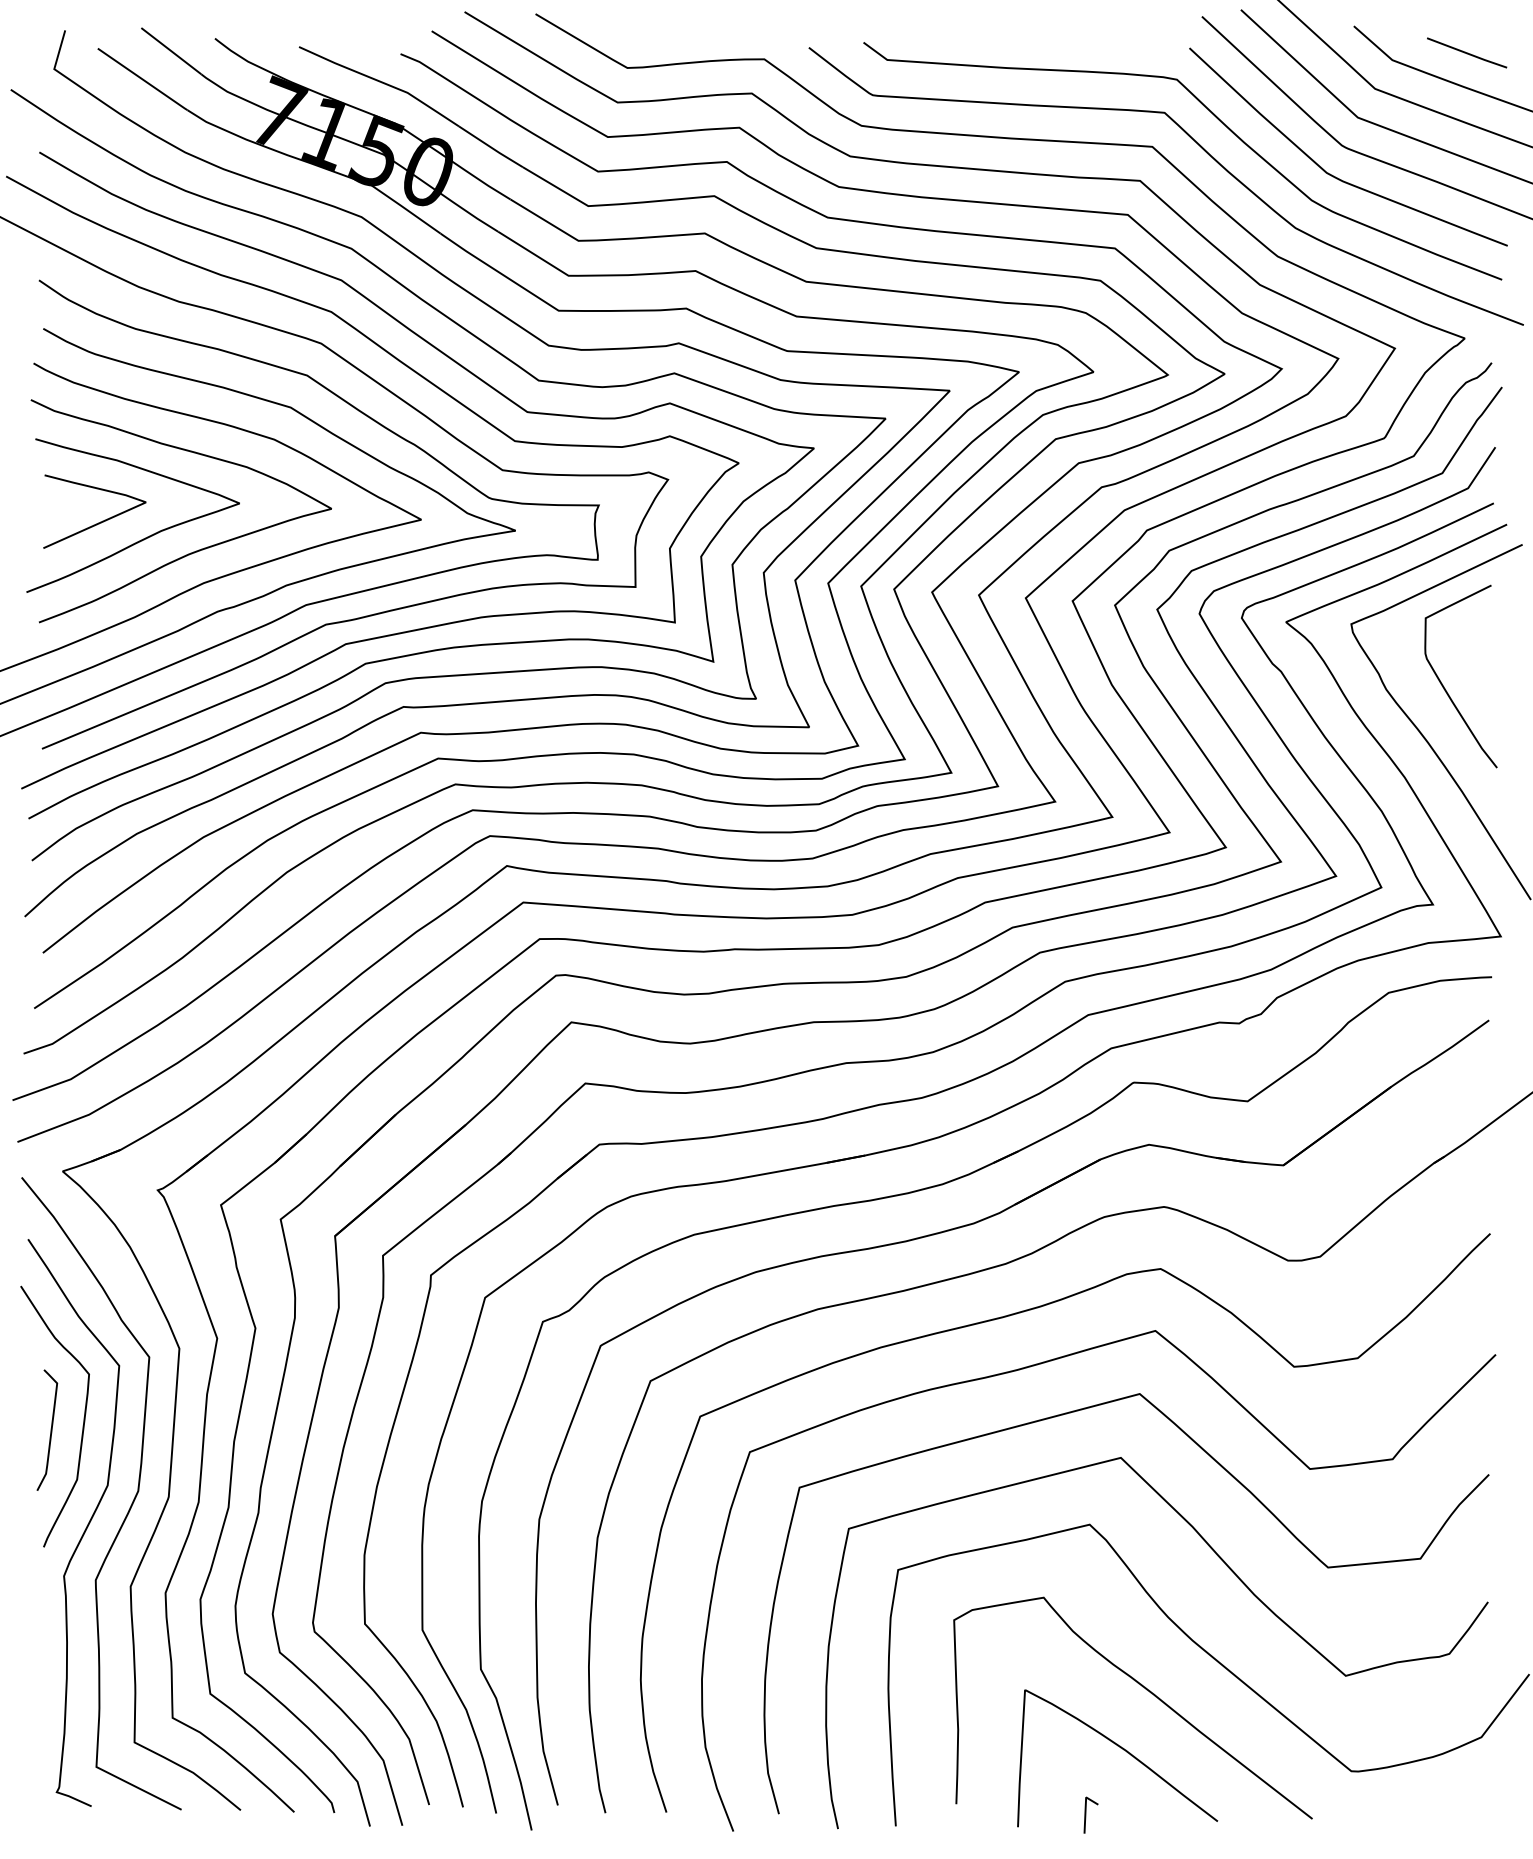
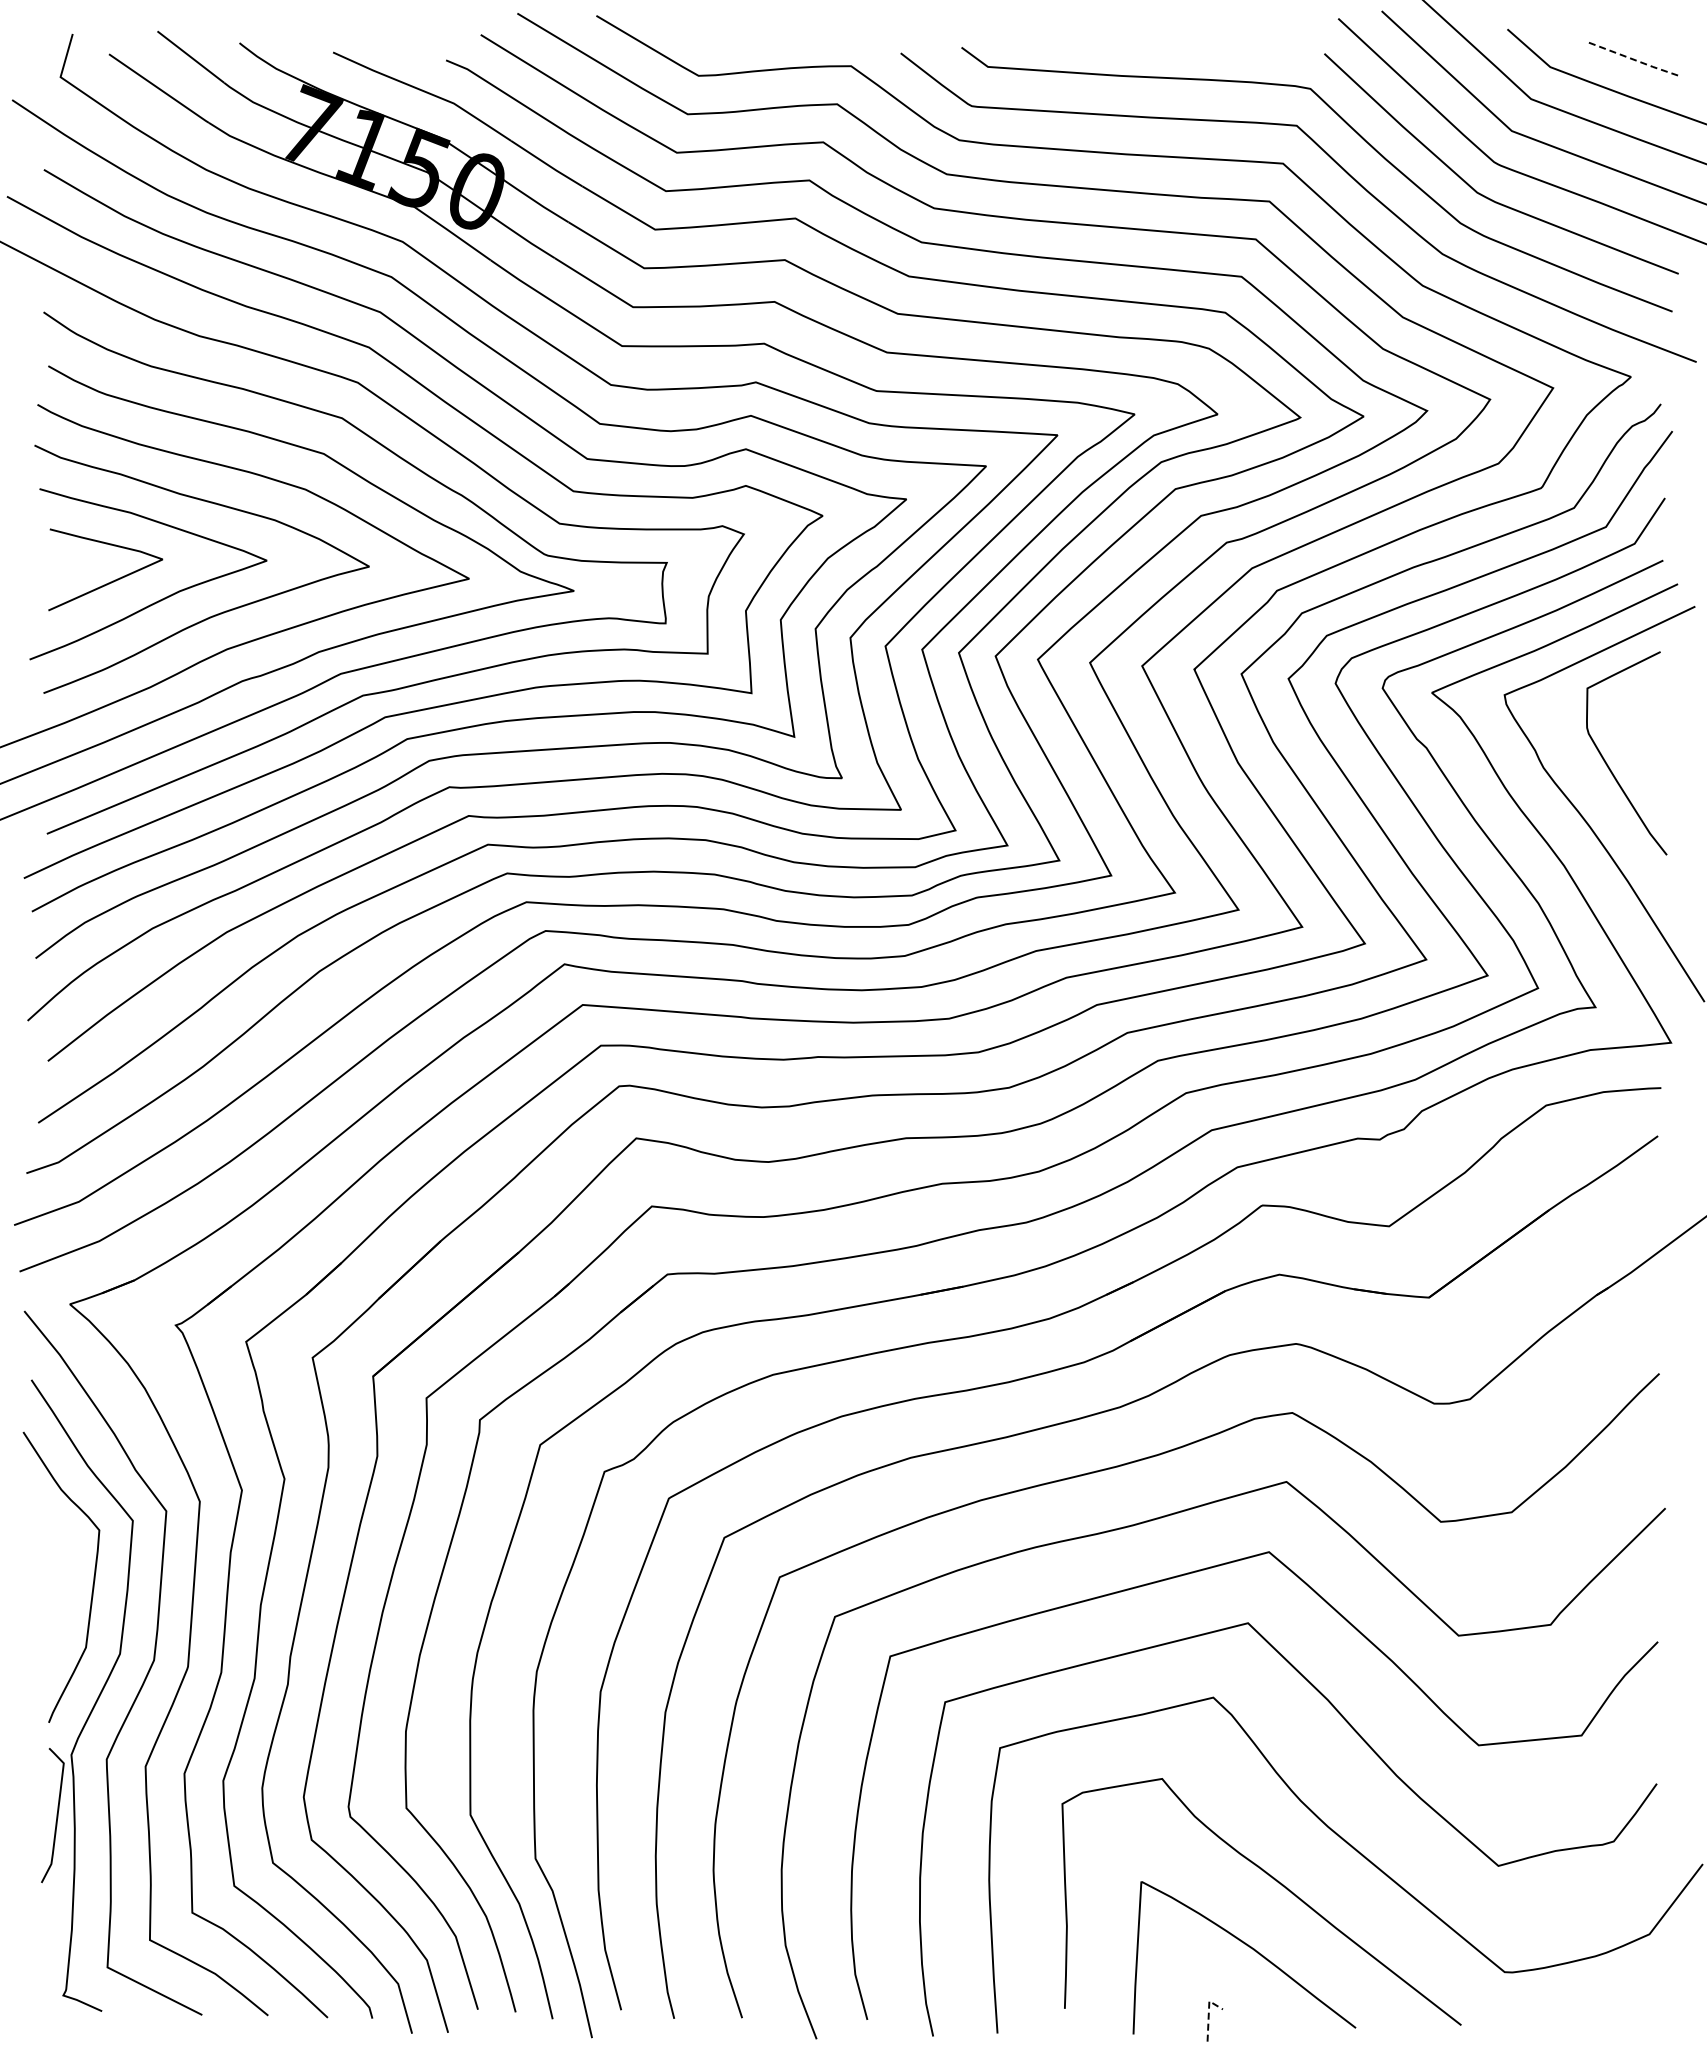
line: (1467, 53) -> (1633, 59), solid -> dashed
curve: (50, 1430) -> (56, 1815), moved
line: (1085, 1808) -> (1208, 2013), solid -> dashed

